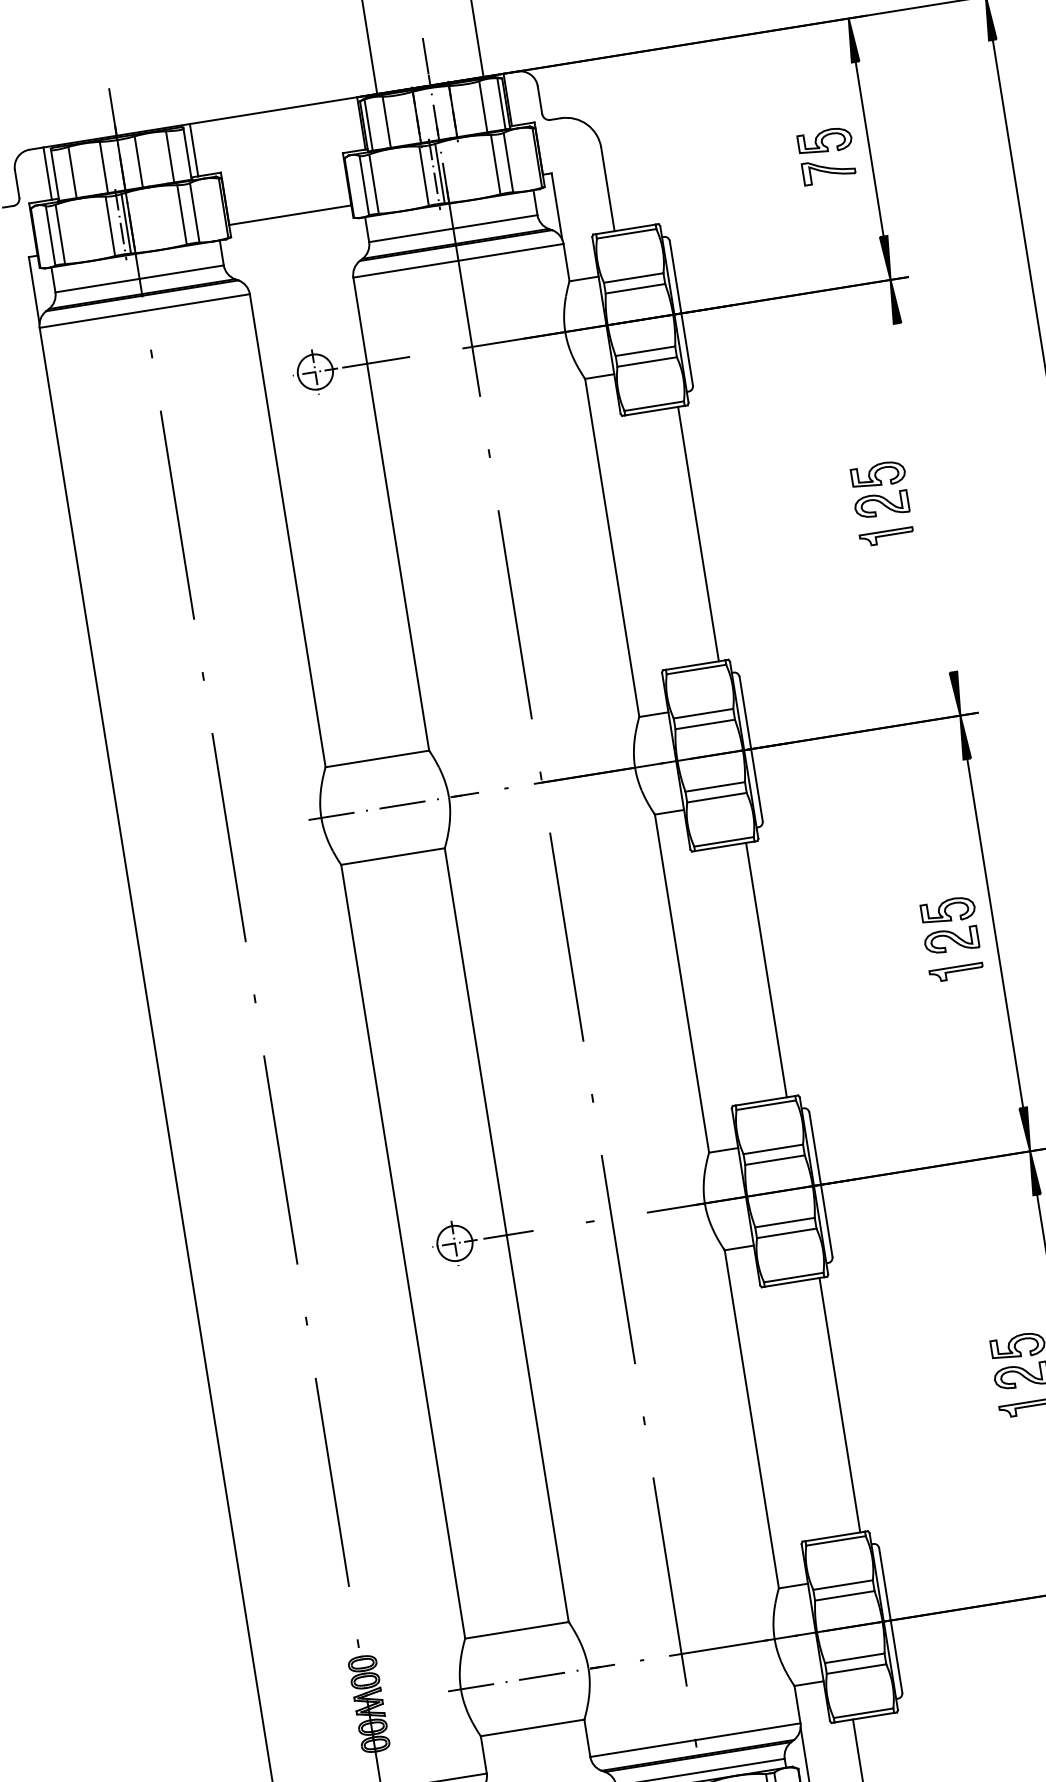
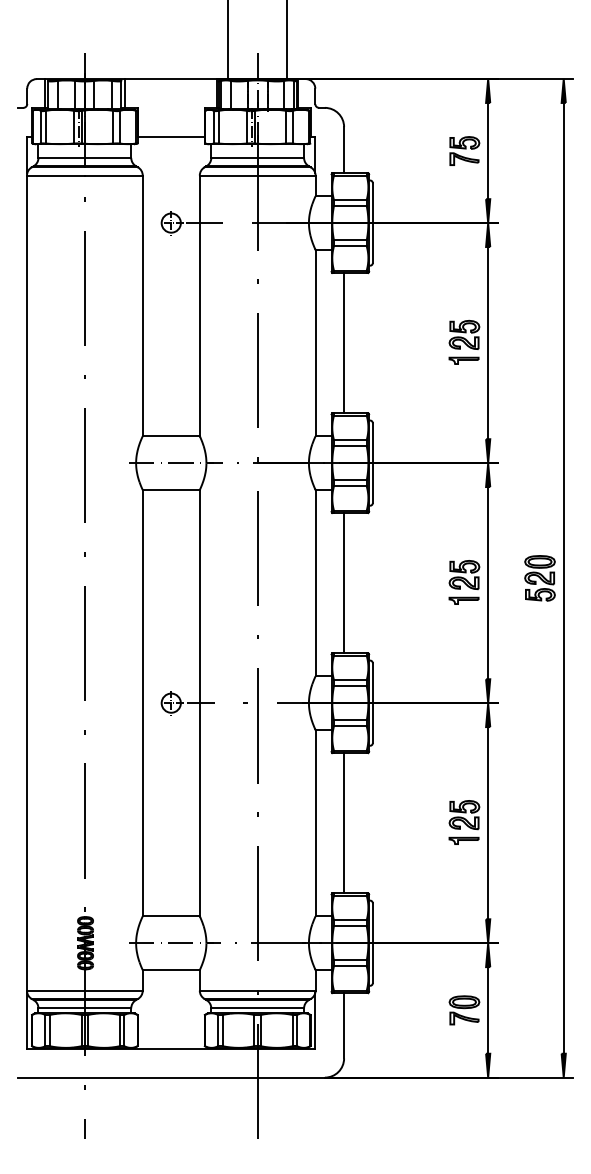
line: (926, 498) -> (488, 343), added
line: (699, 534) -> (344, 343), moved
line: (767, 970) -> (344, 583), moved
line: (840, 1405) -> (344, 823), moved

